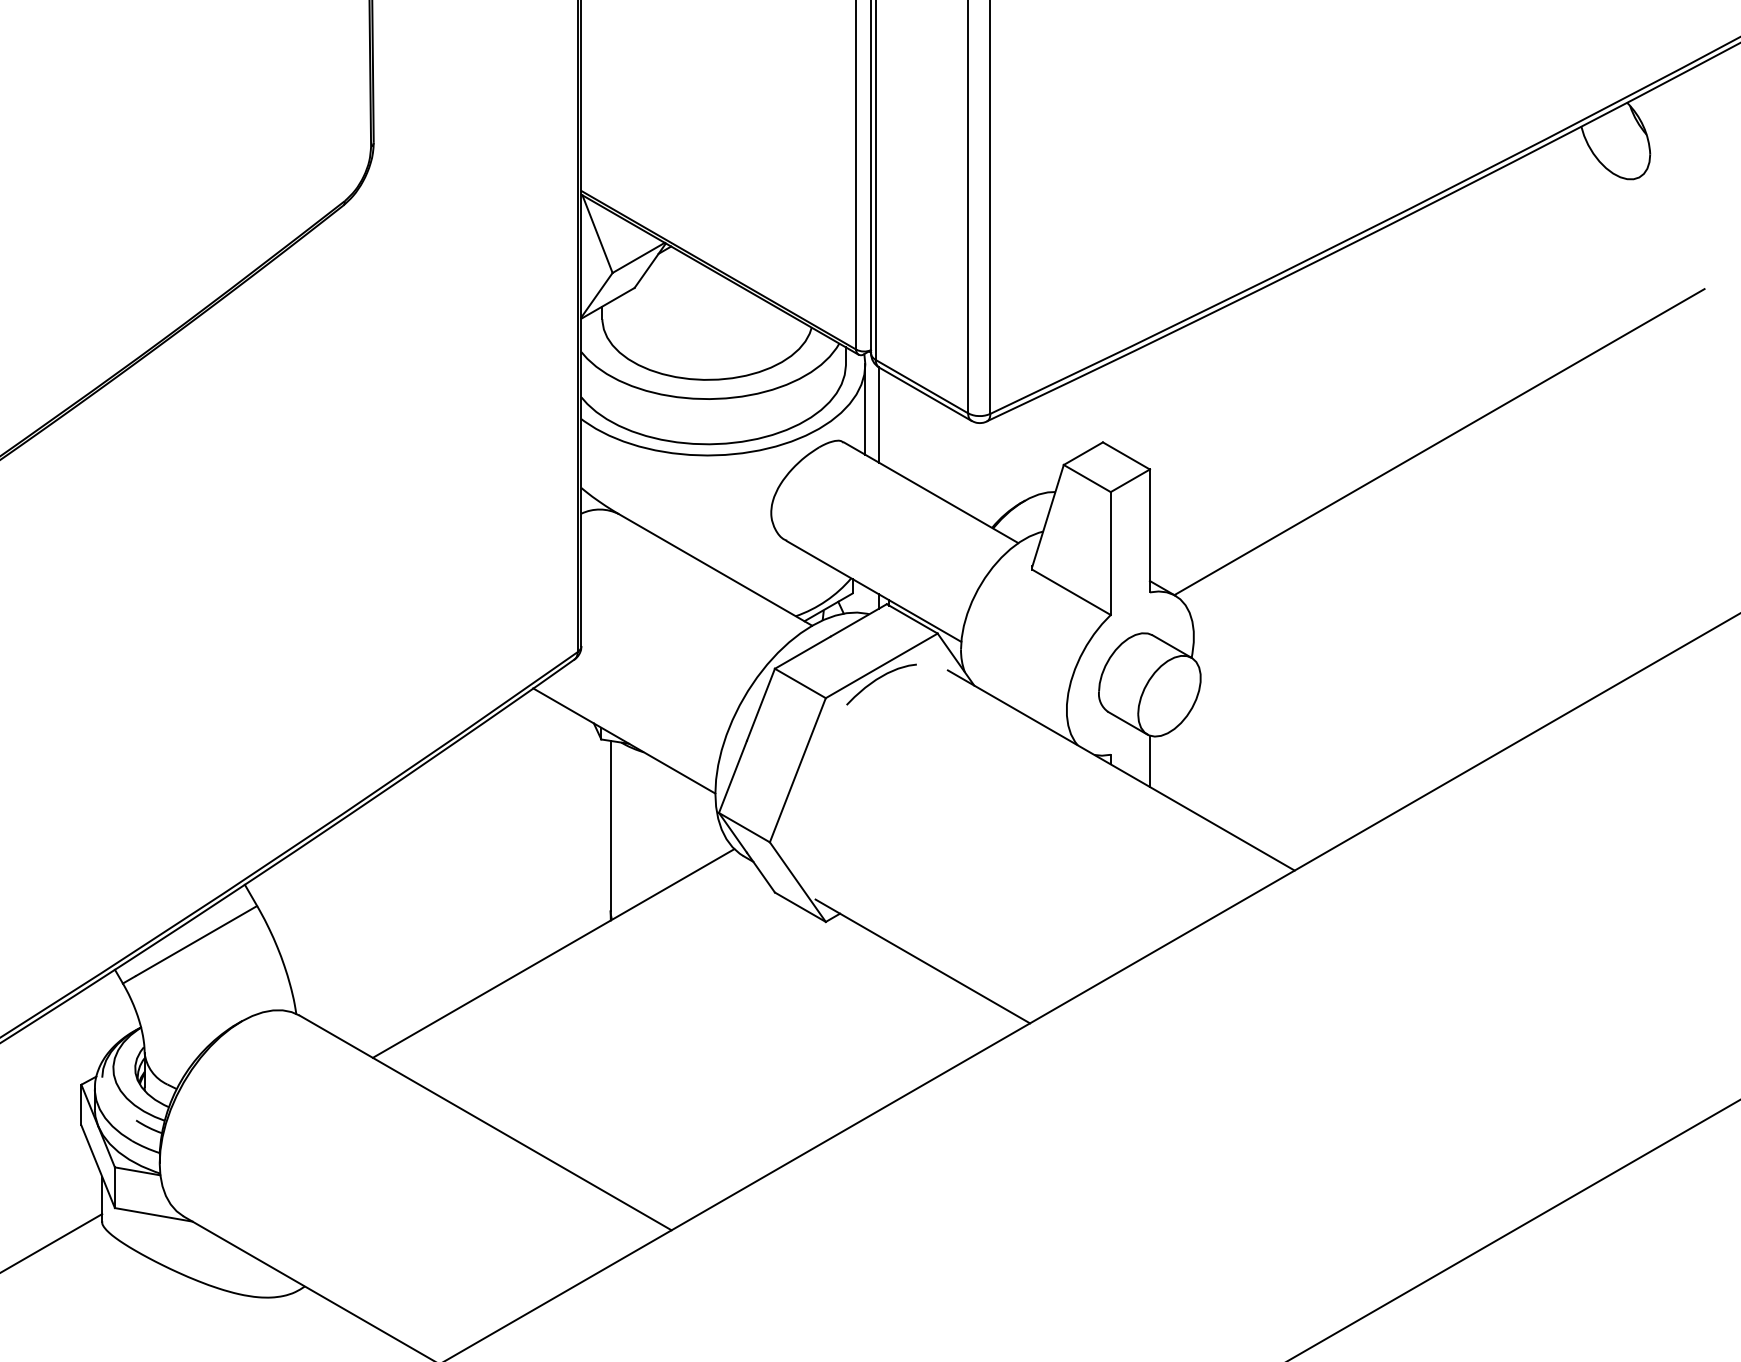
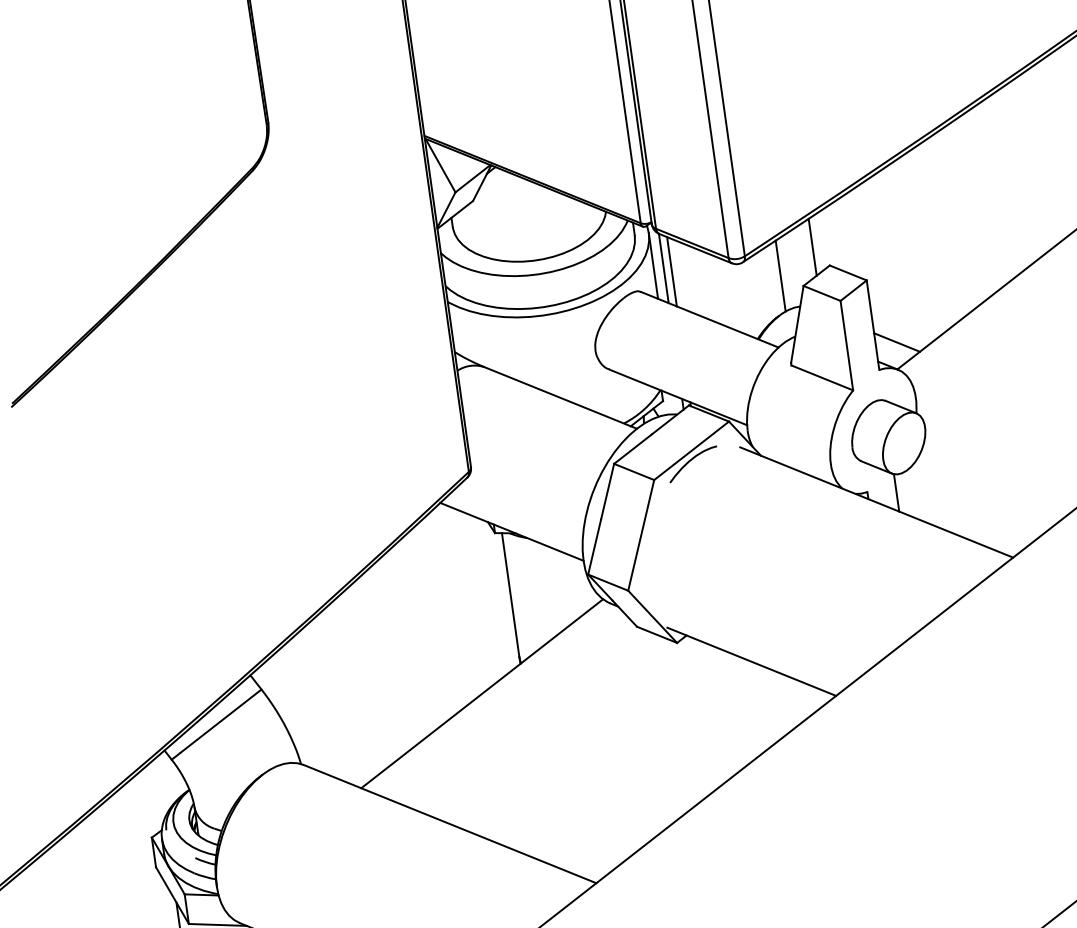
line: (1083, 414) -> (812, 247), added
line: (889, 420) -> (672, 271), added
line: (1034, 446) -> (780, 275), added
line: (1178, 558) -> (896, 342), added

